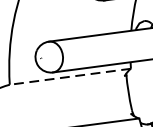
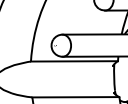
line: (70, 76) -> (74, 61), dashed -> solid

